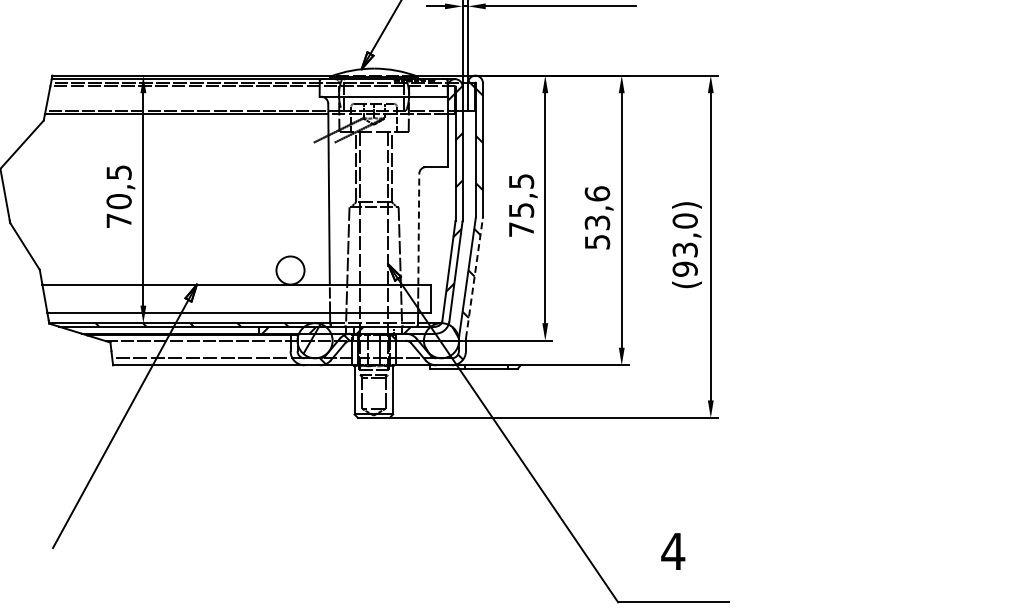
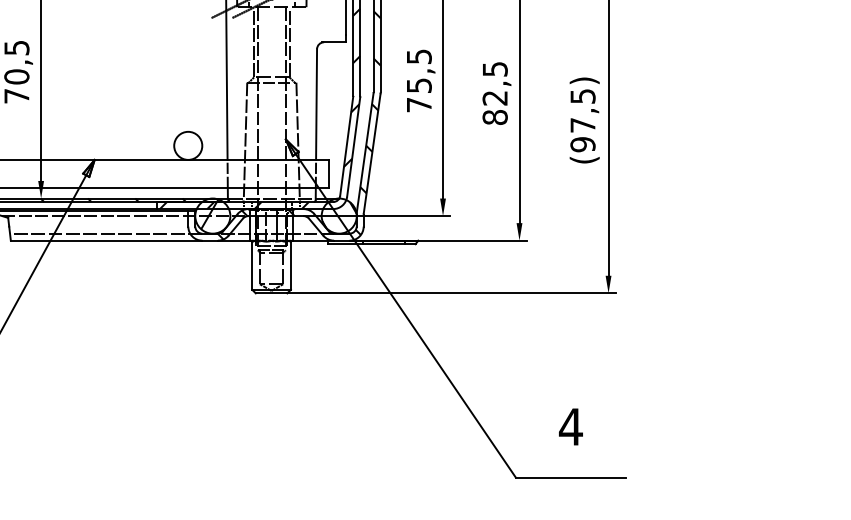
text: (597, 217) -> (495, 92), 53,6 -> 82,5
line: (418, 228) -> (316, 103), dashed -> solid
text: (684, 235) -> (582, 110), (93,0) -> (97,5)
line: (474, 278) -> (372, 153), dashed -> solid

